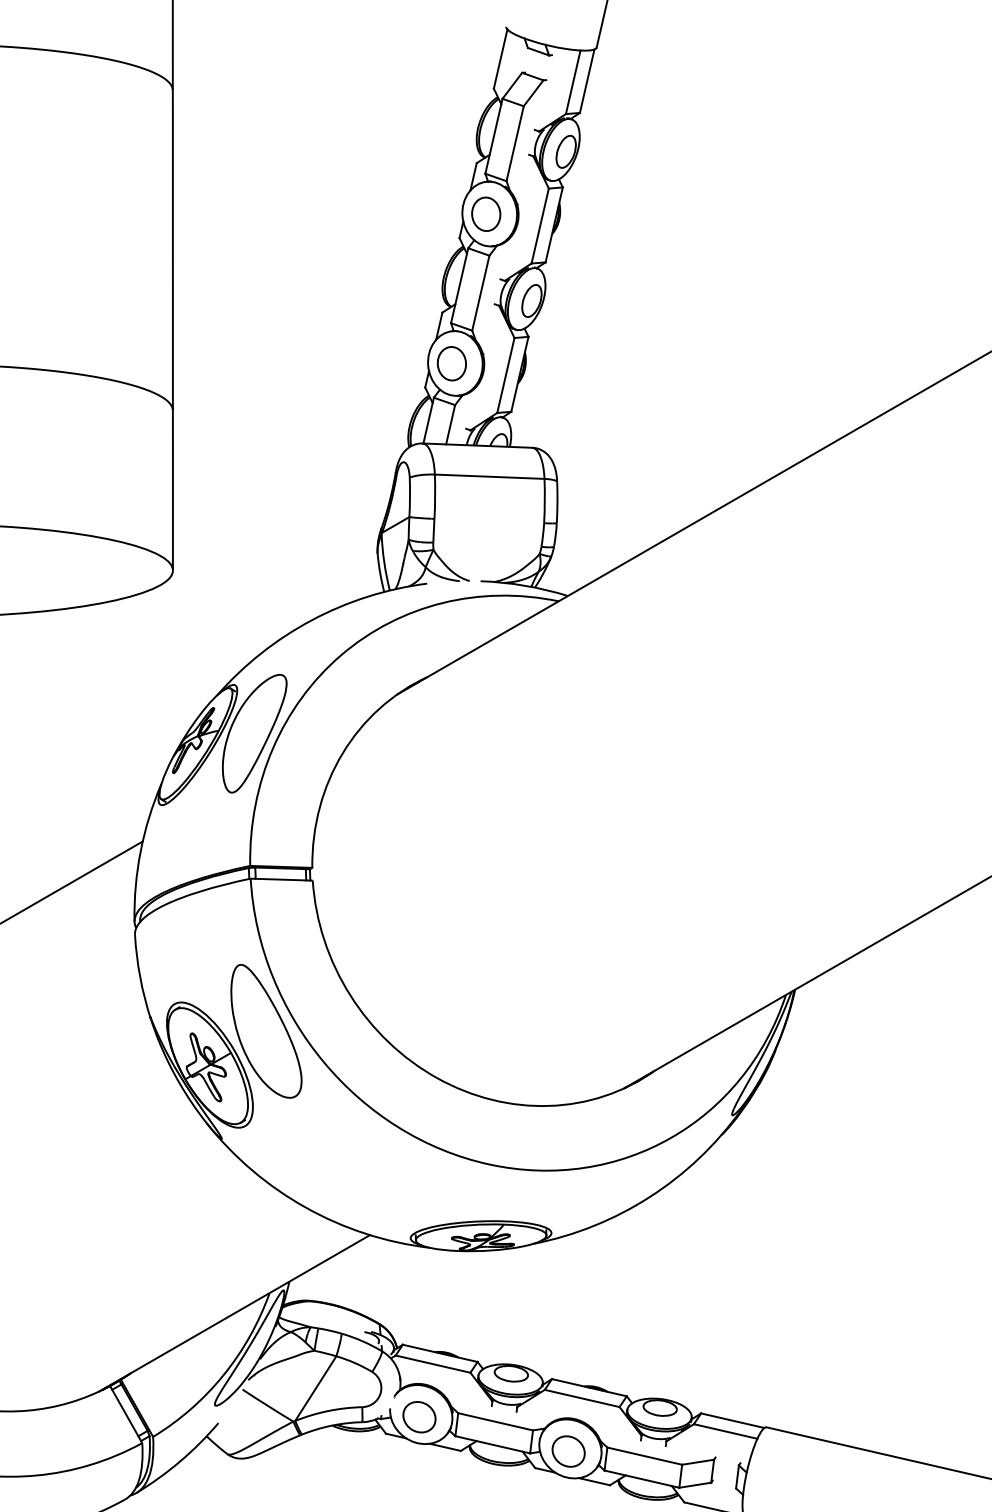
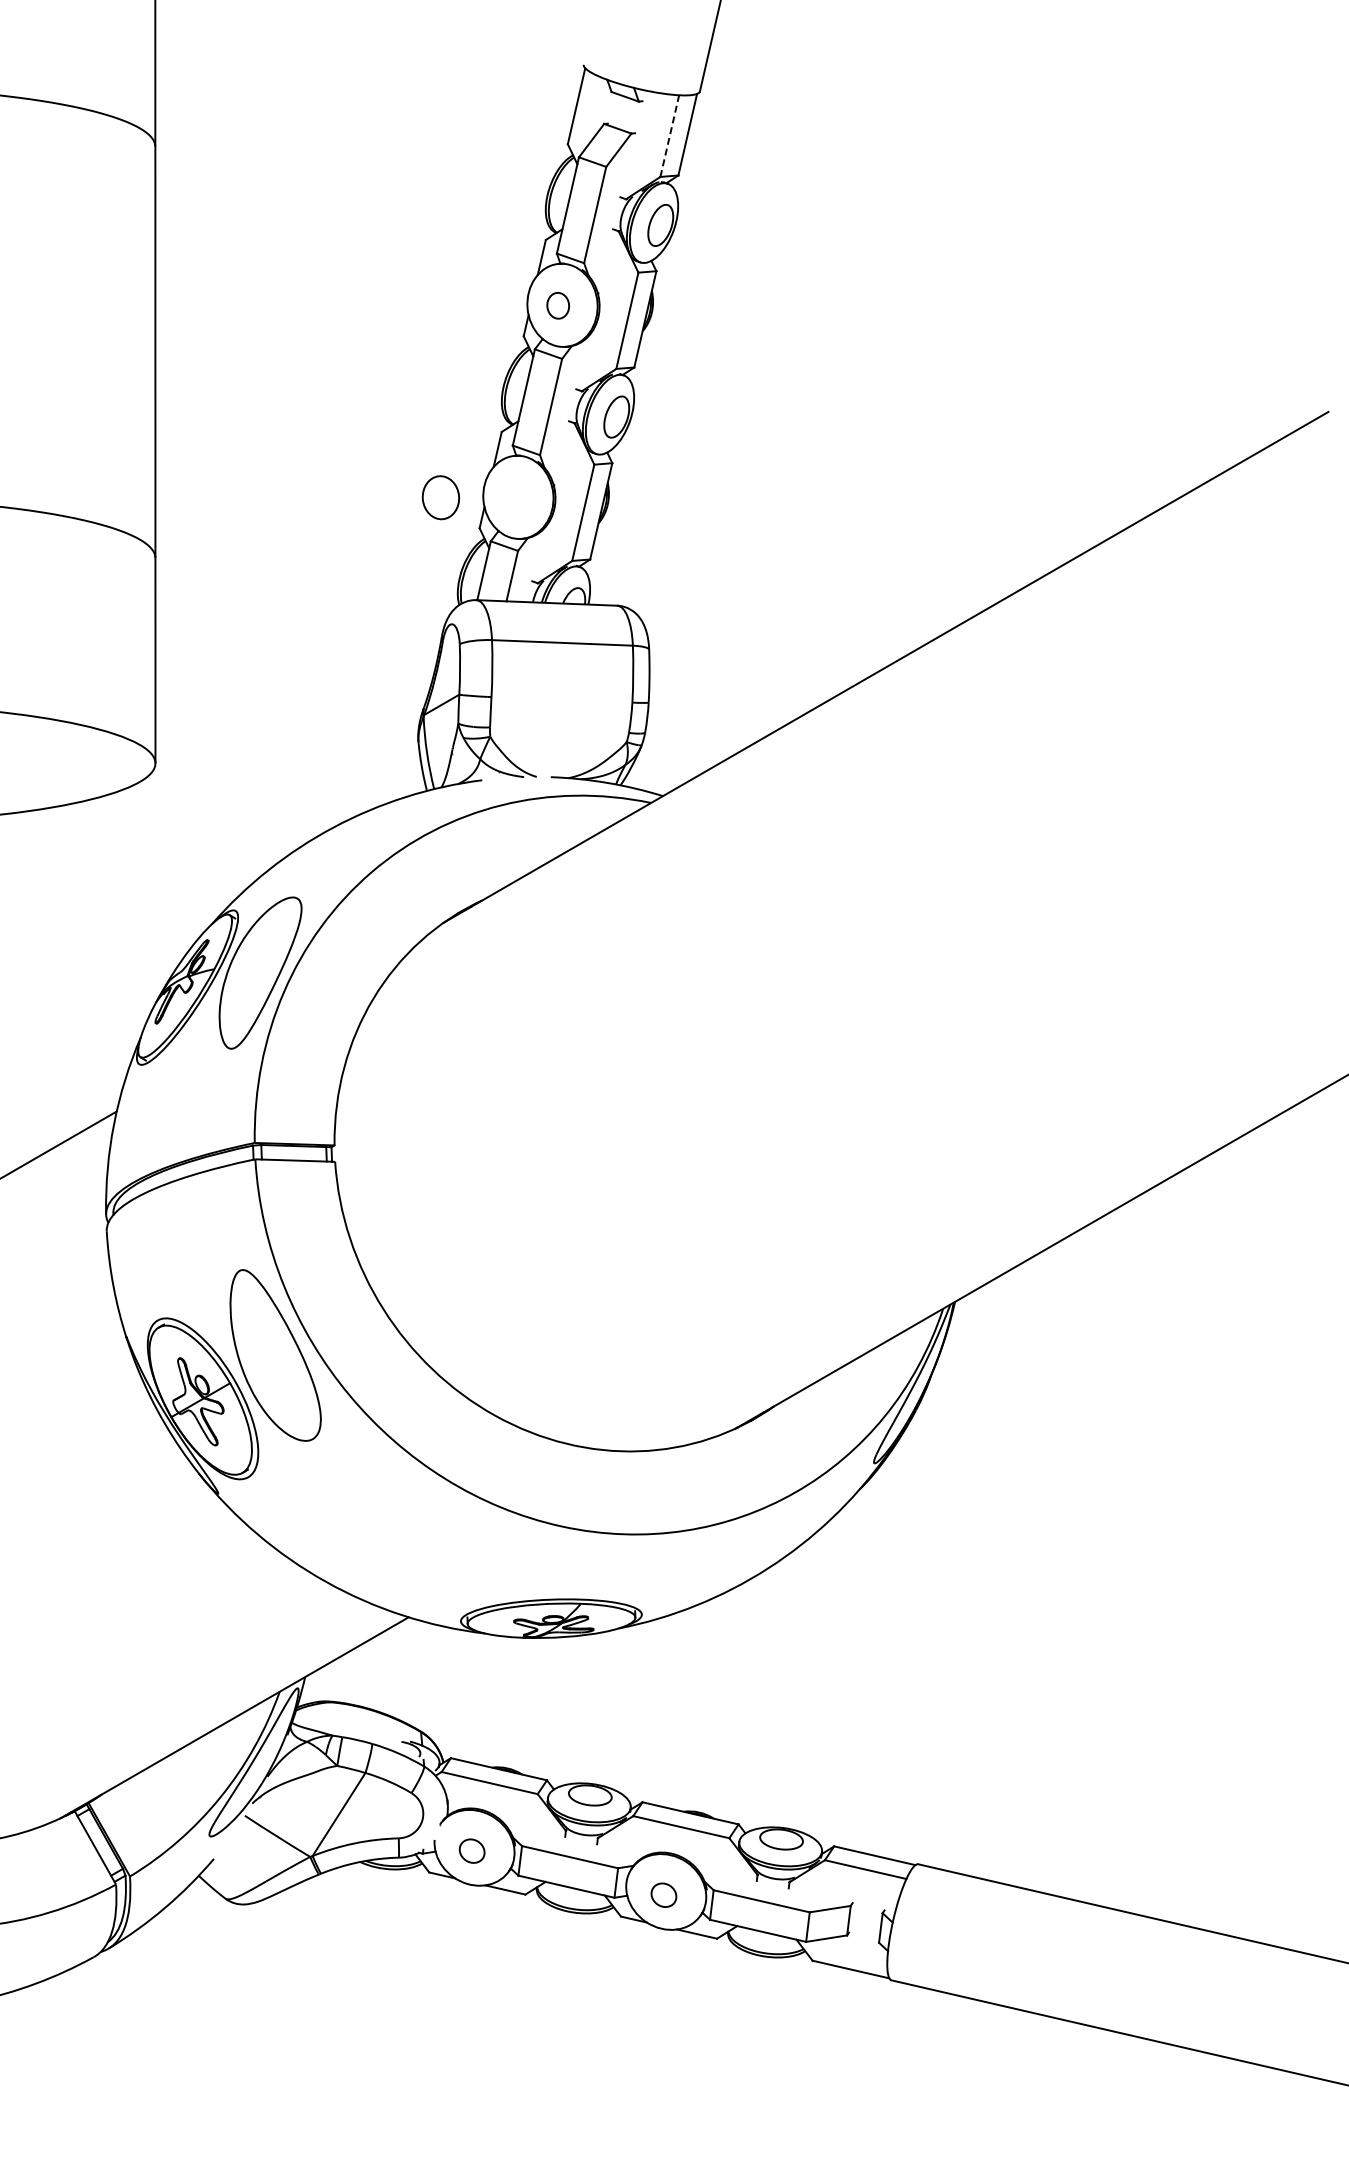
line: (572, 82) -> (669, 136), solid -> dashed
part: (486, 214) -> (558, 305), size x0.6
part: (451, 363) -> (440, 497), moved
part: (418, 1416) -> (471, 1850), size x0.6
part: (568, 1450) -> (663, 1894), size x0.6

